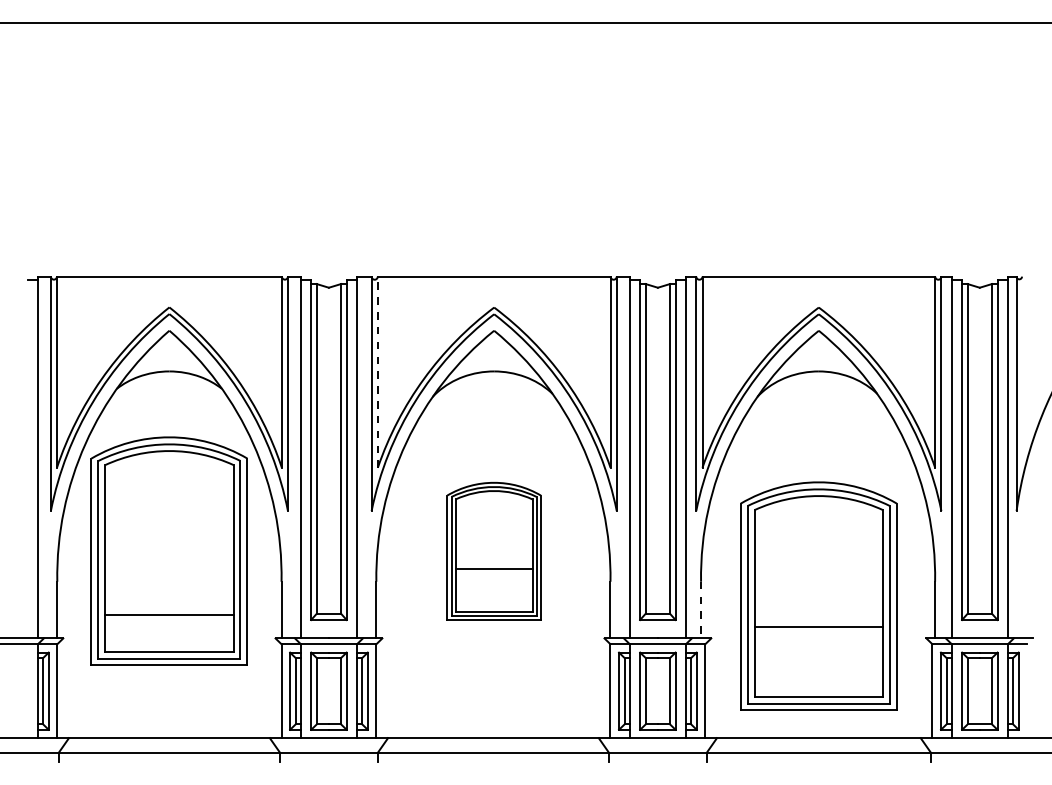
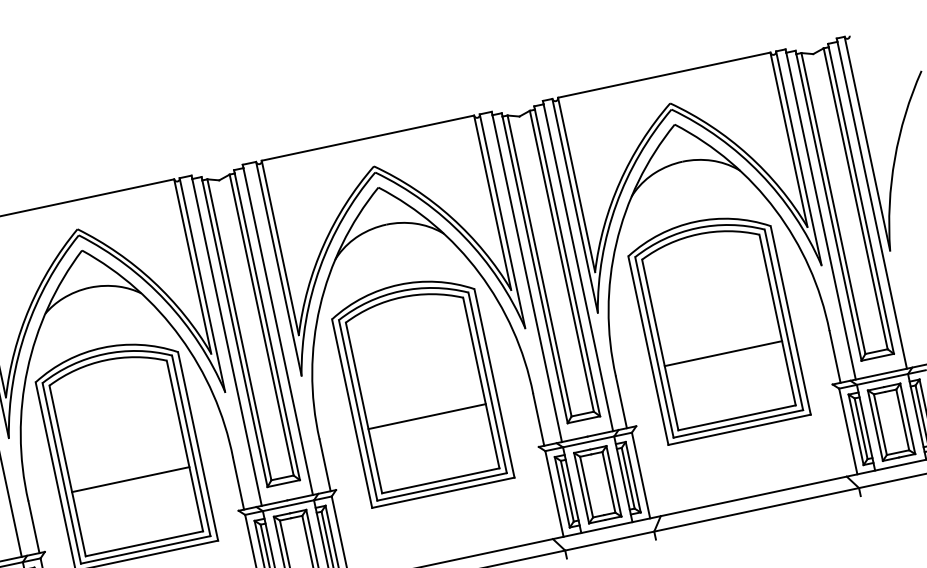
line: (377, 372) -> (280, 248), dashed -> solid
part: (493, 550) -> (420, 388), size x1.67
part: (818, 595) -> (717, 325), moved
line: (701, 610) -> (621, 402), dashed -> solid
line: (169, 614) -> (130, 479), moved

